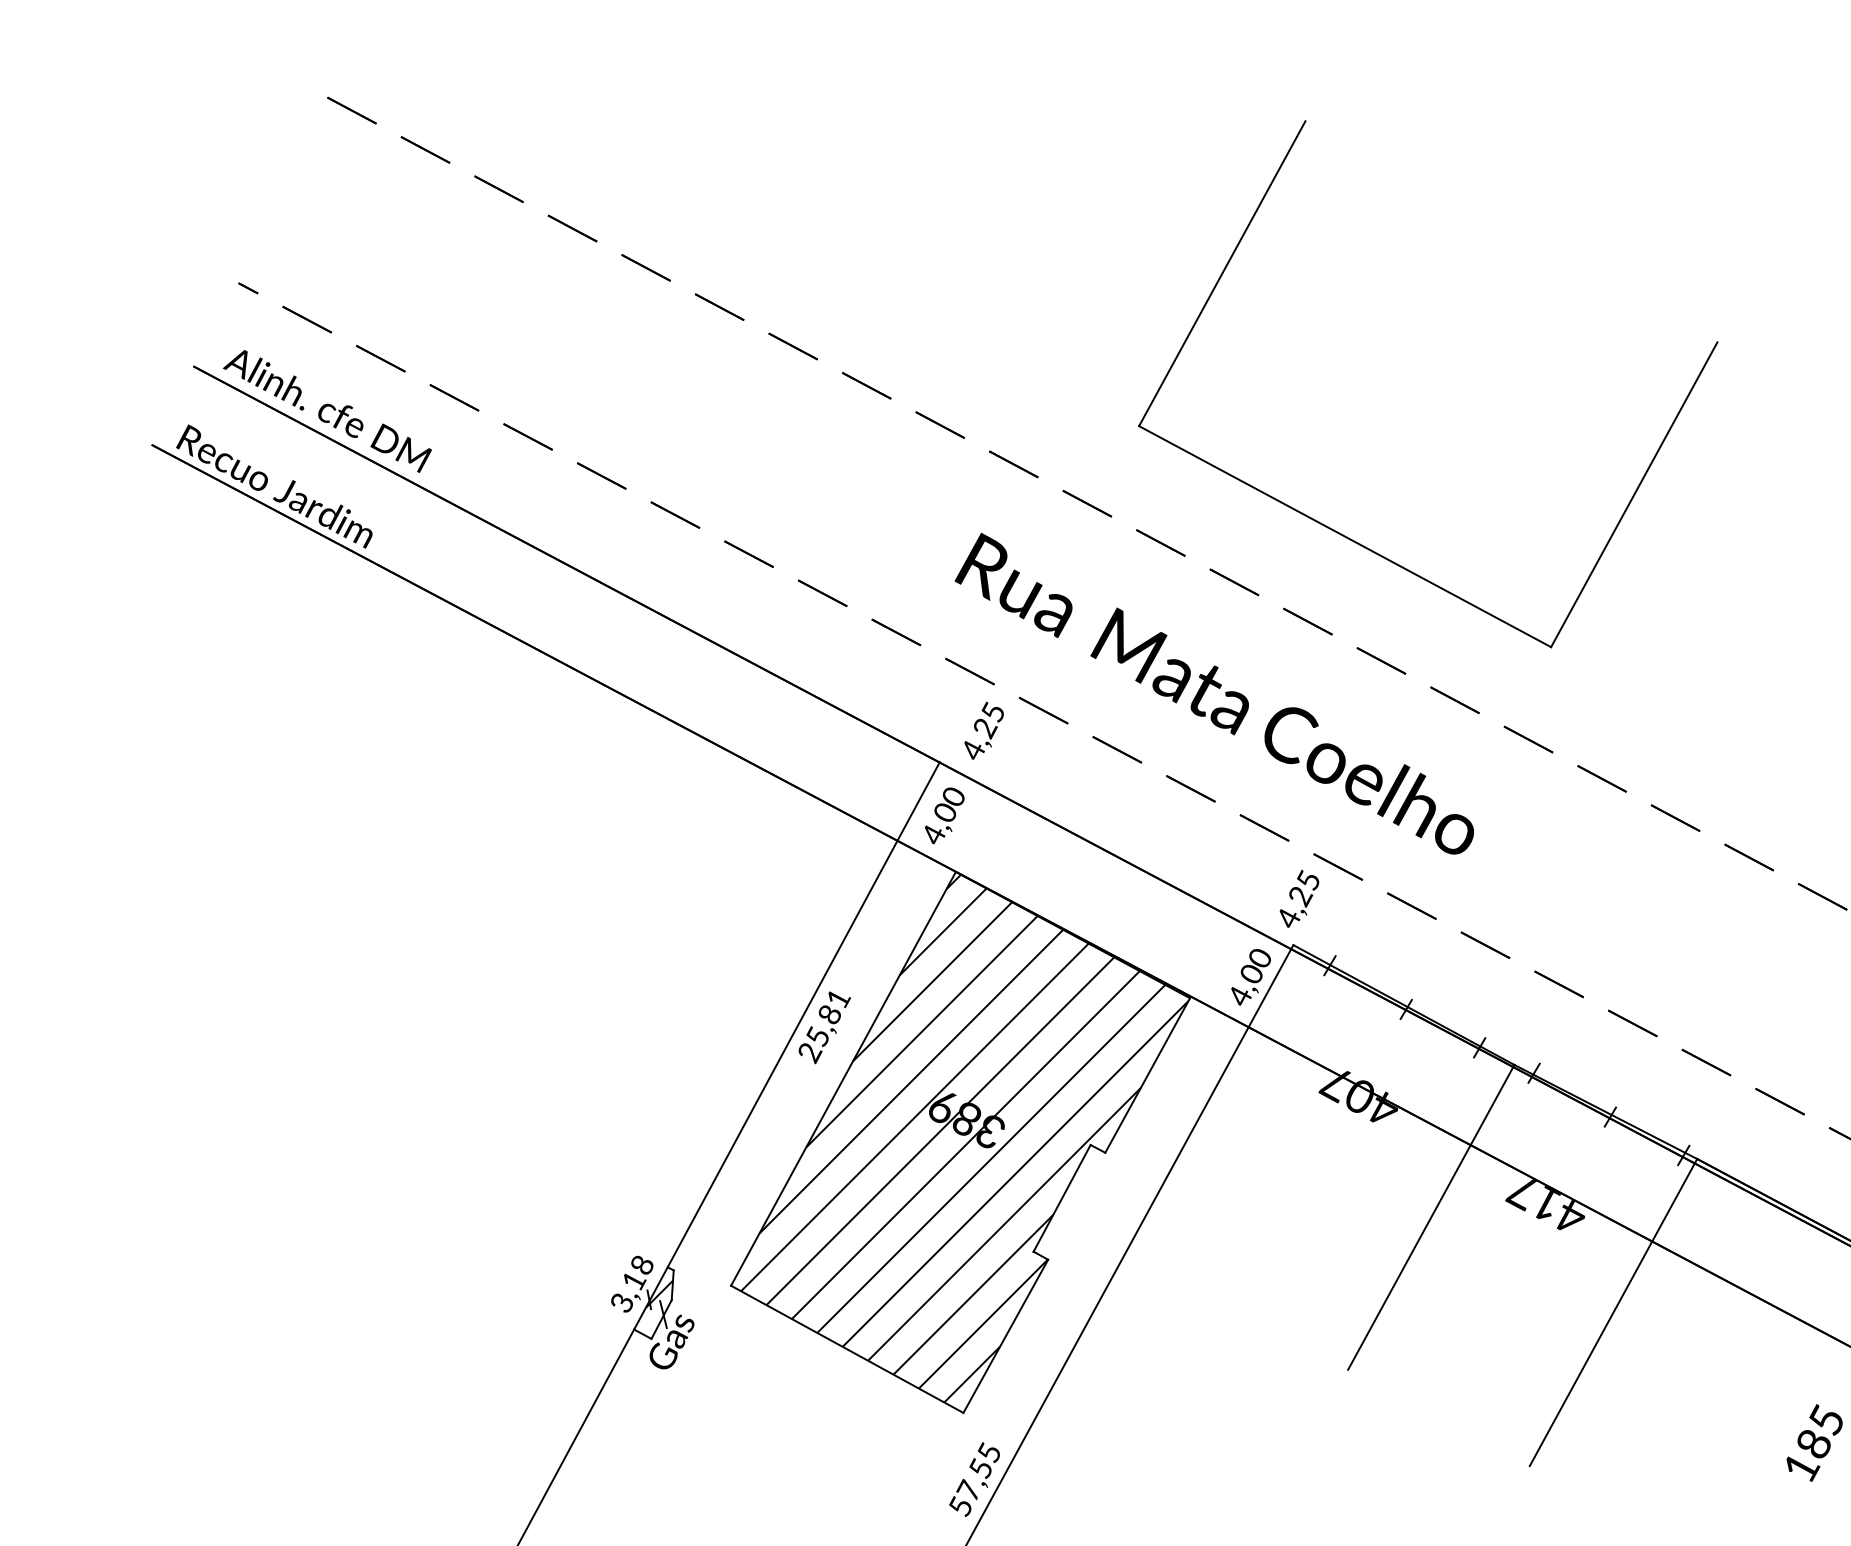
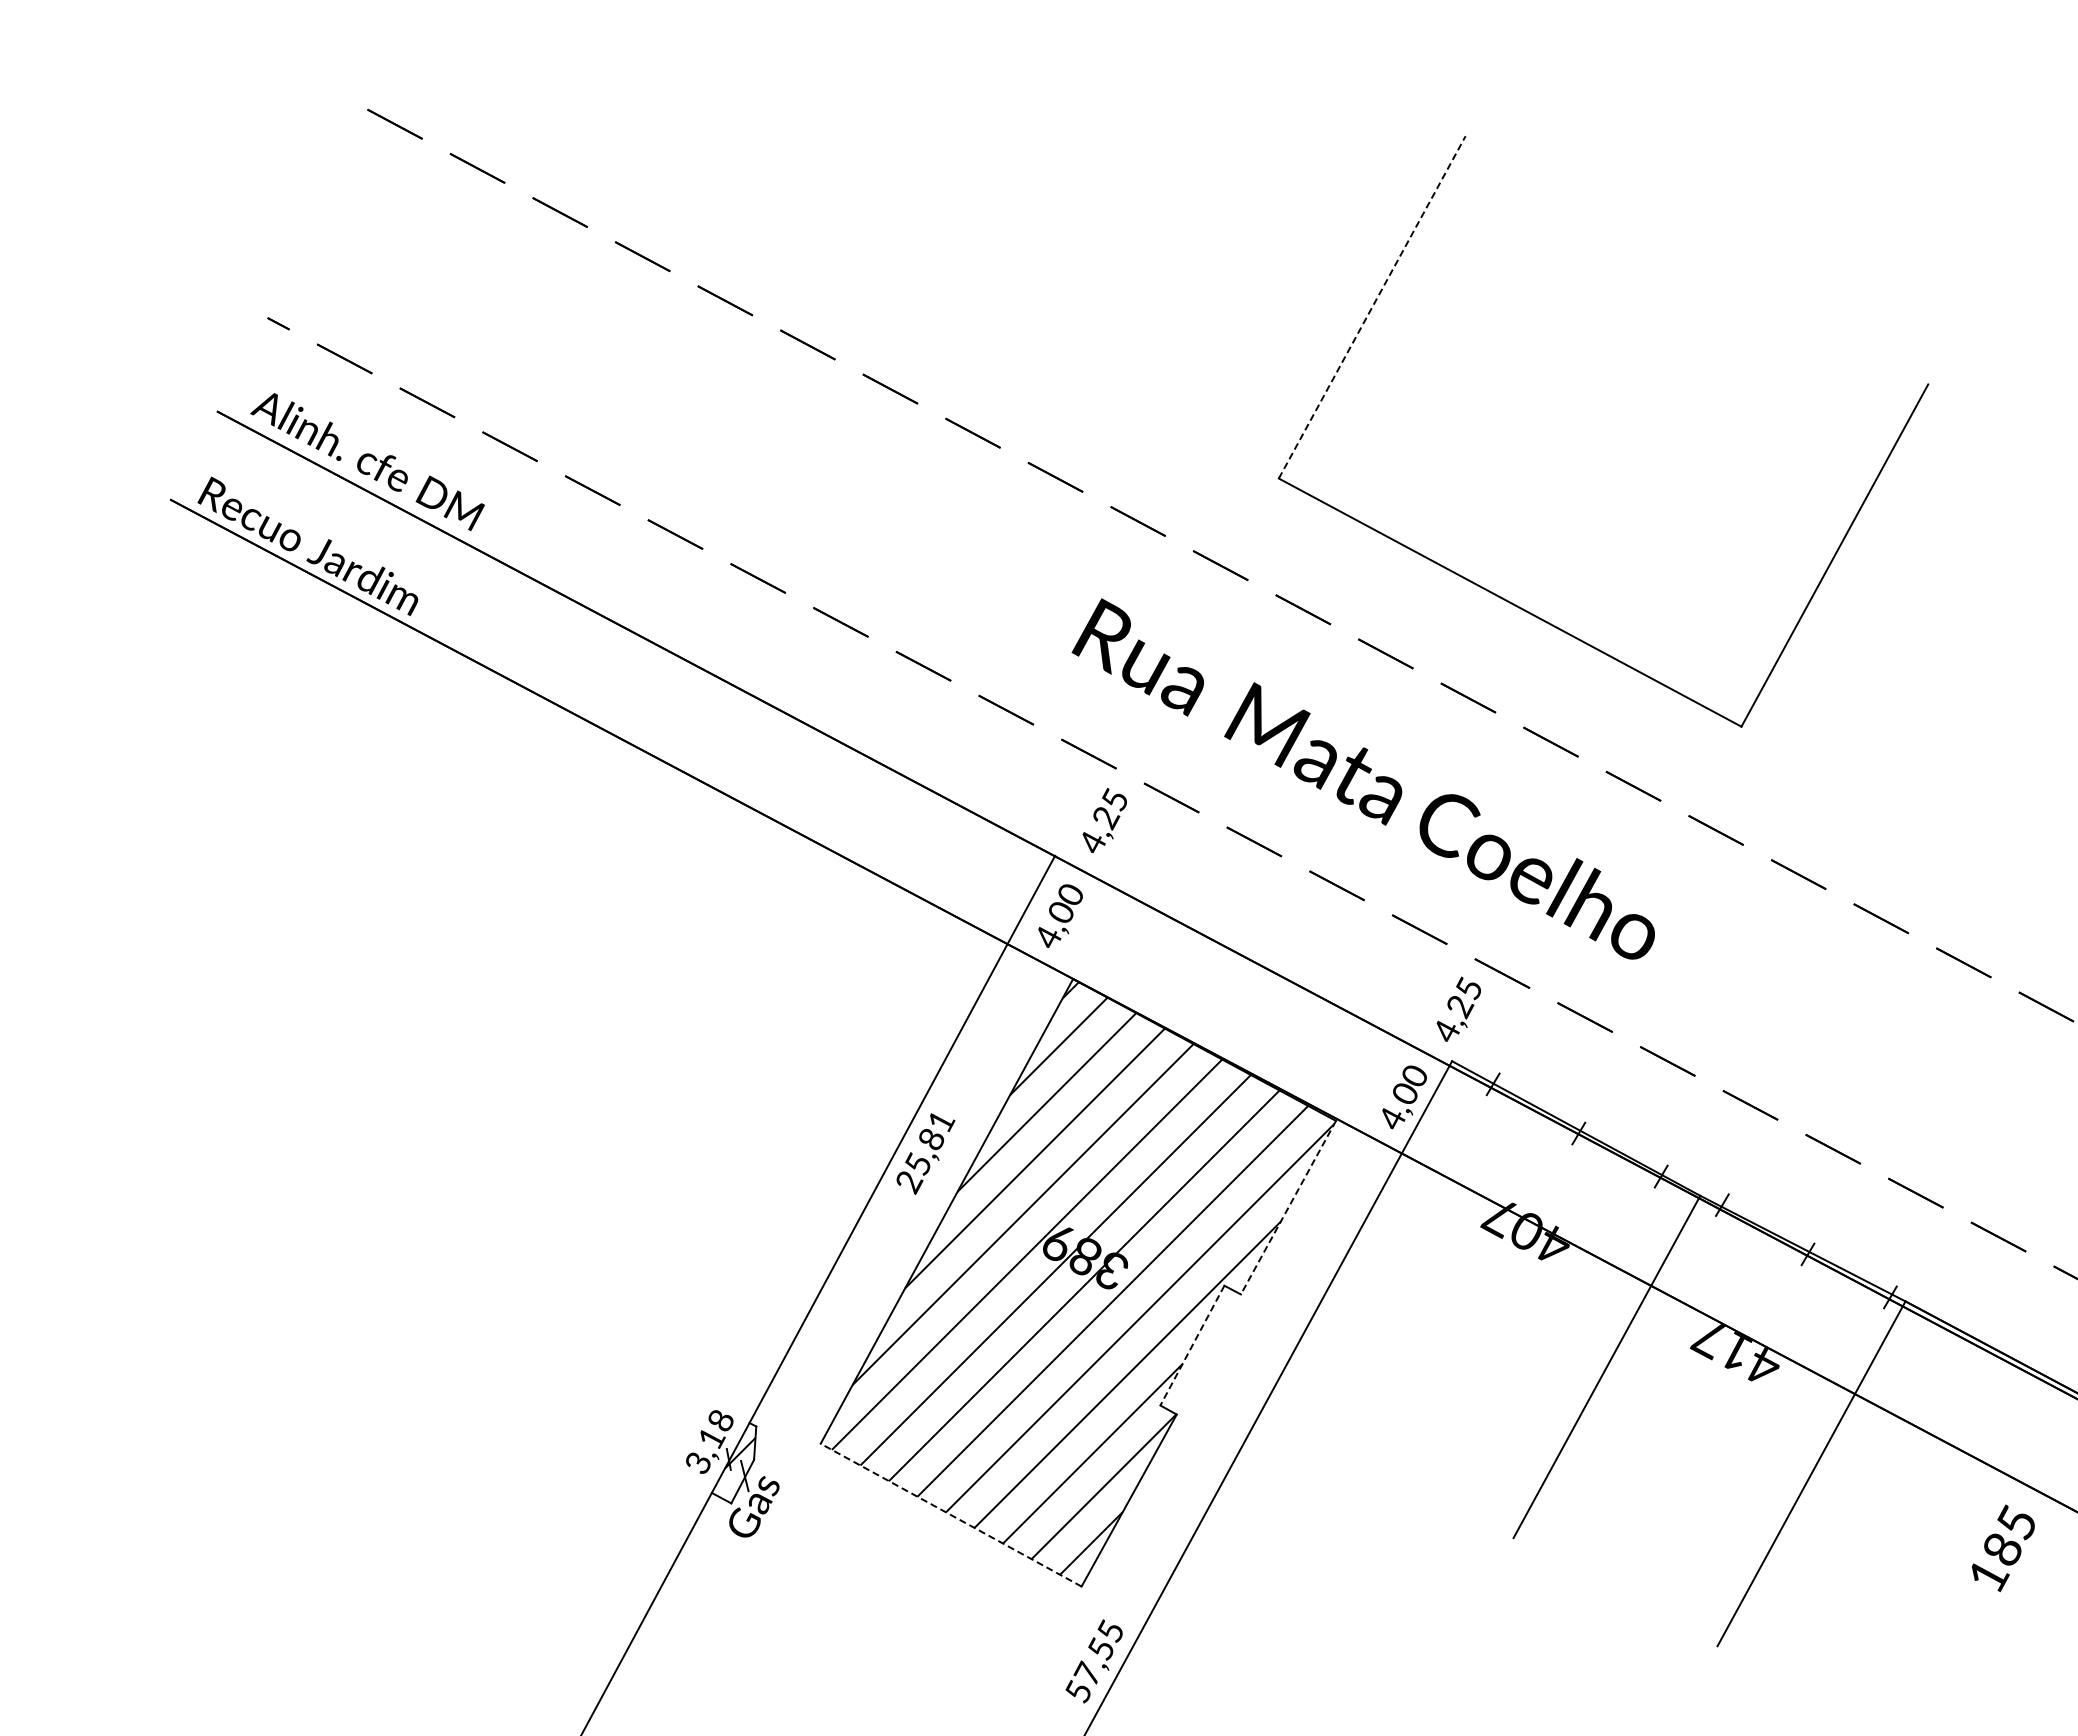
line: (1222, 273) -> (1372, 307), solid -> dashed
line: (1147, 1075) -> (1288, 1207), solid -> dashed
line: (1062, 1199) -> (1192, 1346), solid -> dashed
line: (847, 1349) -> (951, 1515), solid -> dashed
text: (1814, 1443) -> (2003, 1548), moved

